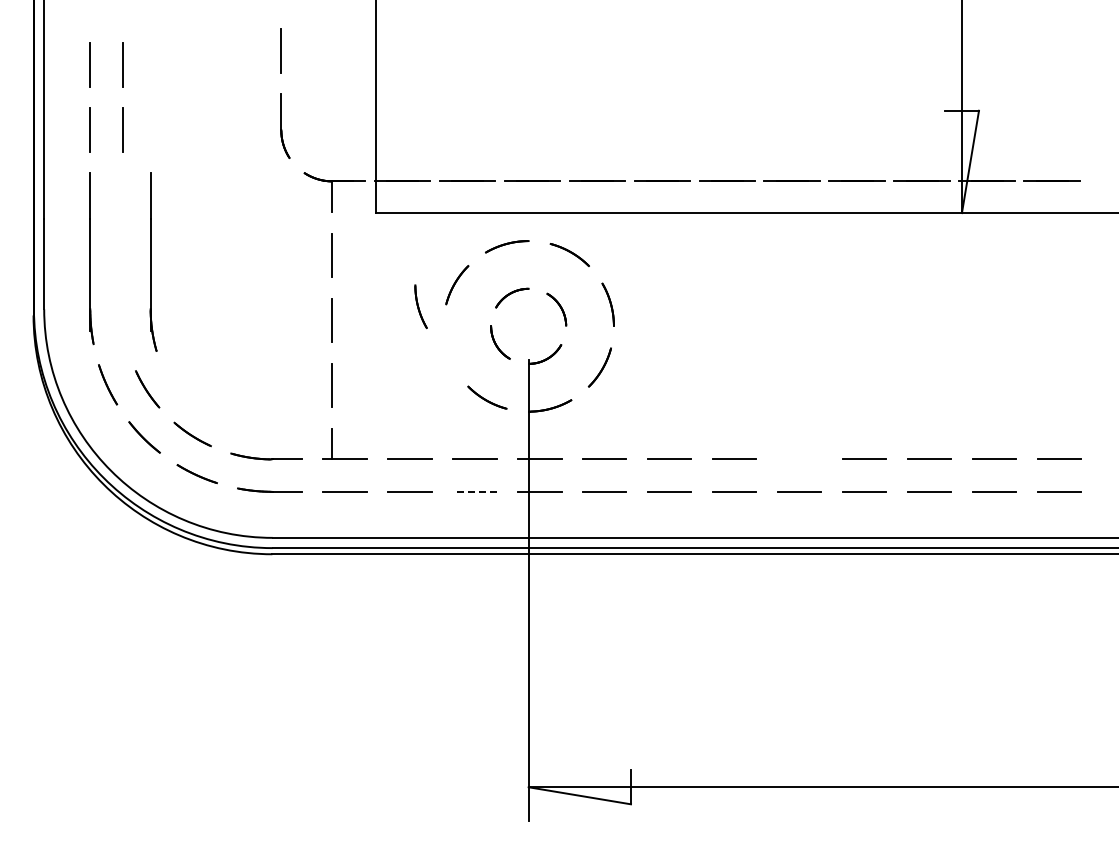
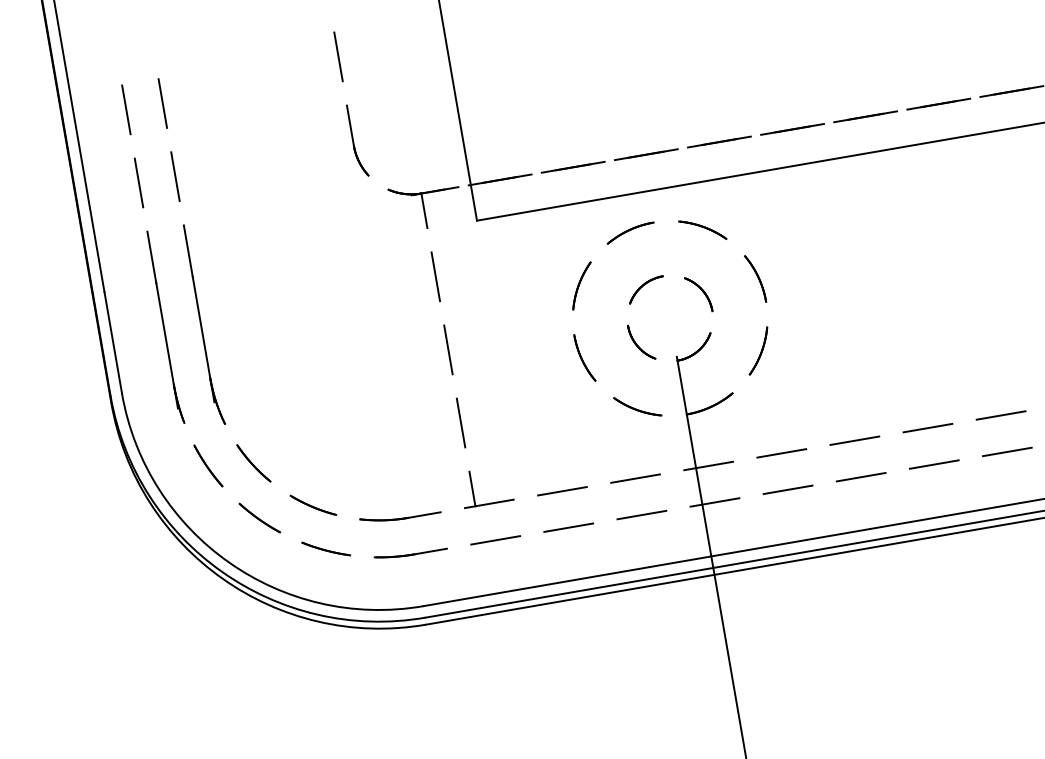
part: (153, 261) -> (204, 323), moved
part: (420, 306) -> (584, 357), moved
line: (799, 459) -> (1000, 415), added
line: (474, 491) -> (641, 514), dashed -> solid

